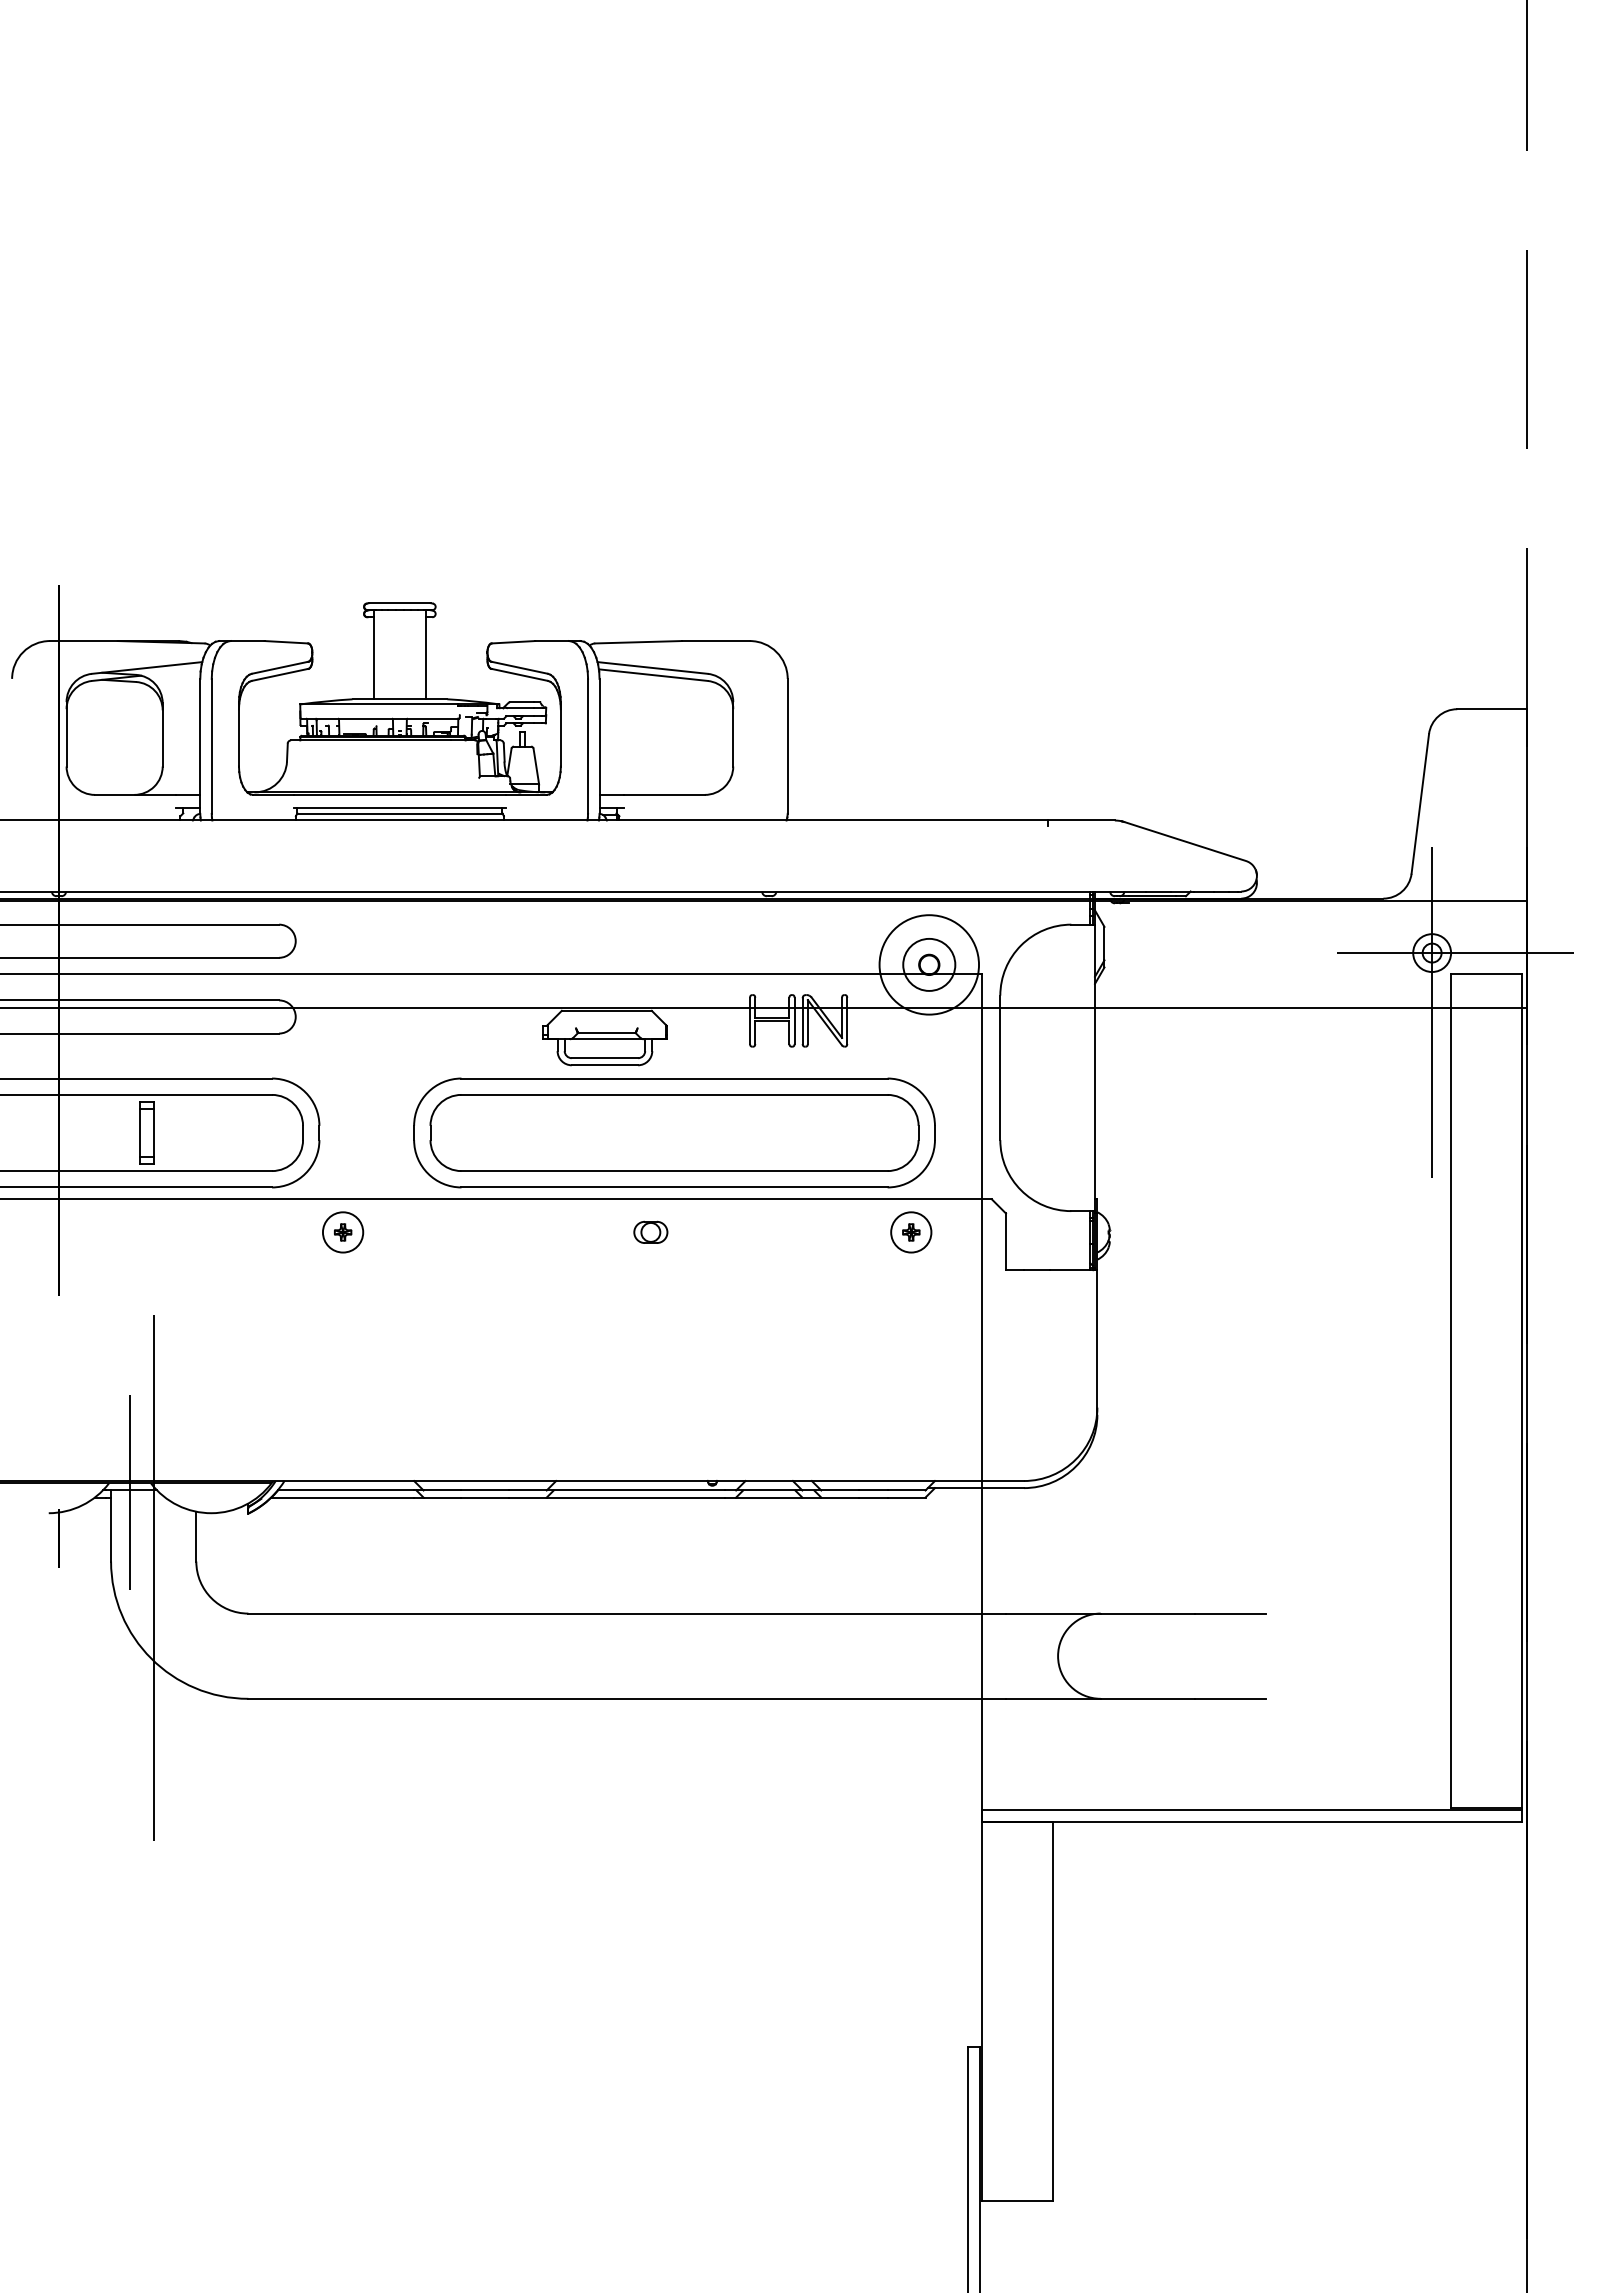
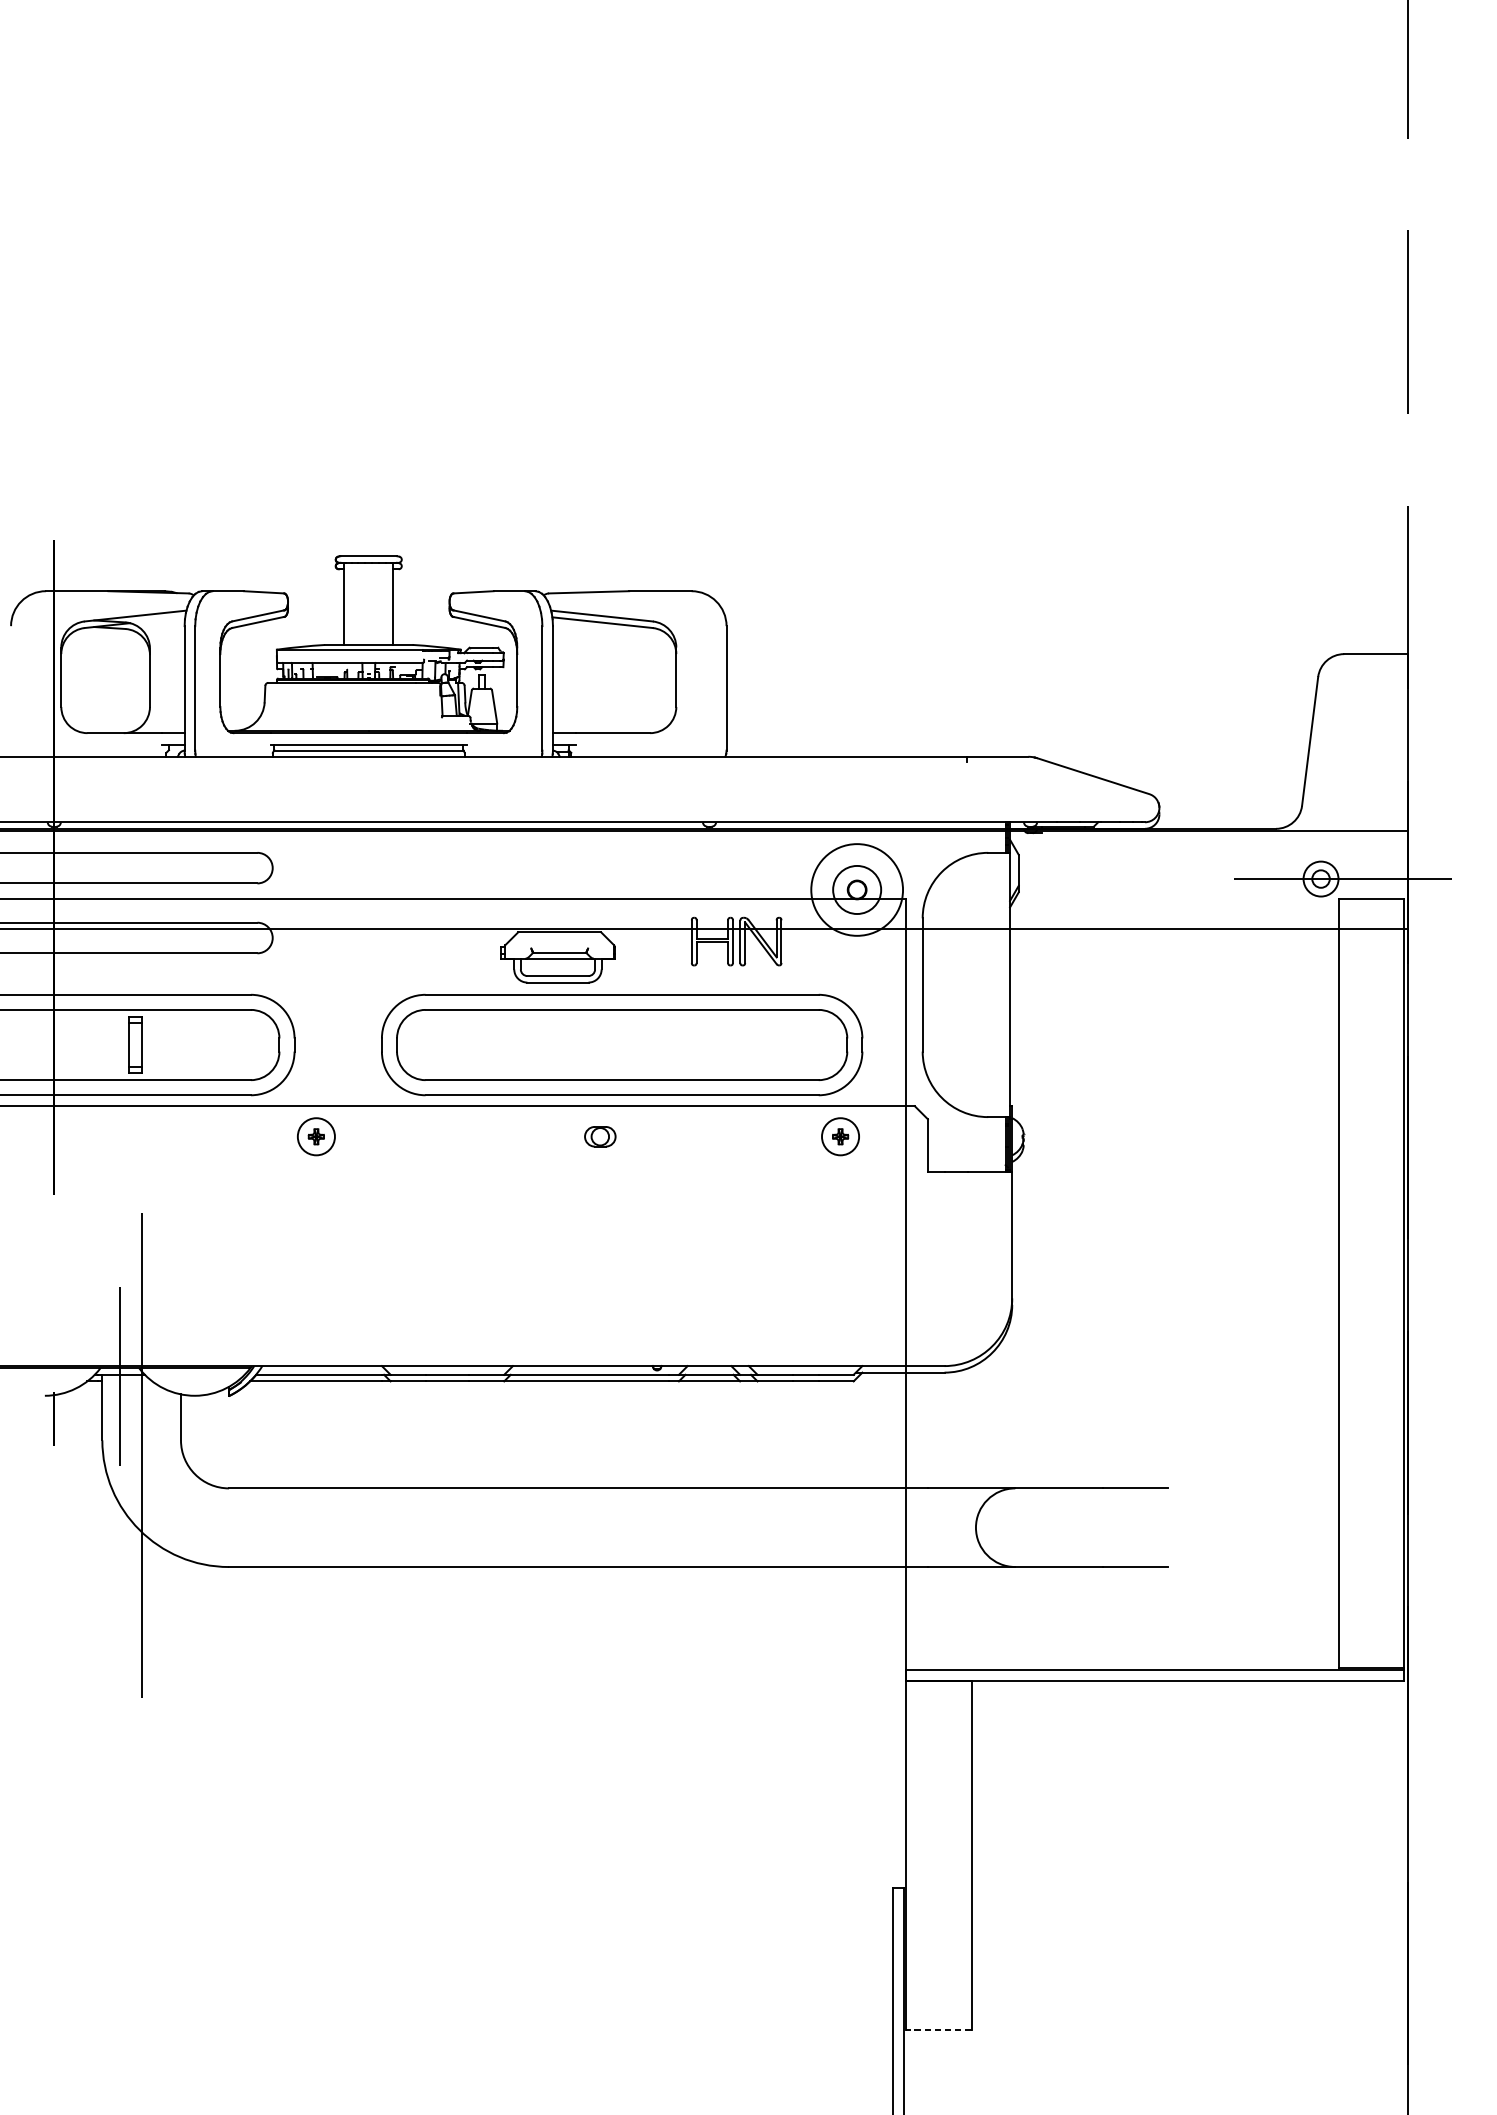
line: (1432, 1012) -> (1321, 933), removed
line: (1017, 2200) -> (938, 2029), solid -> dashed

